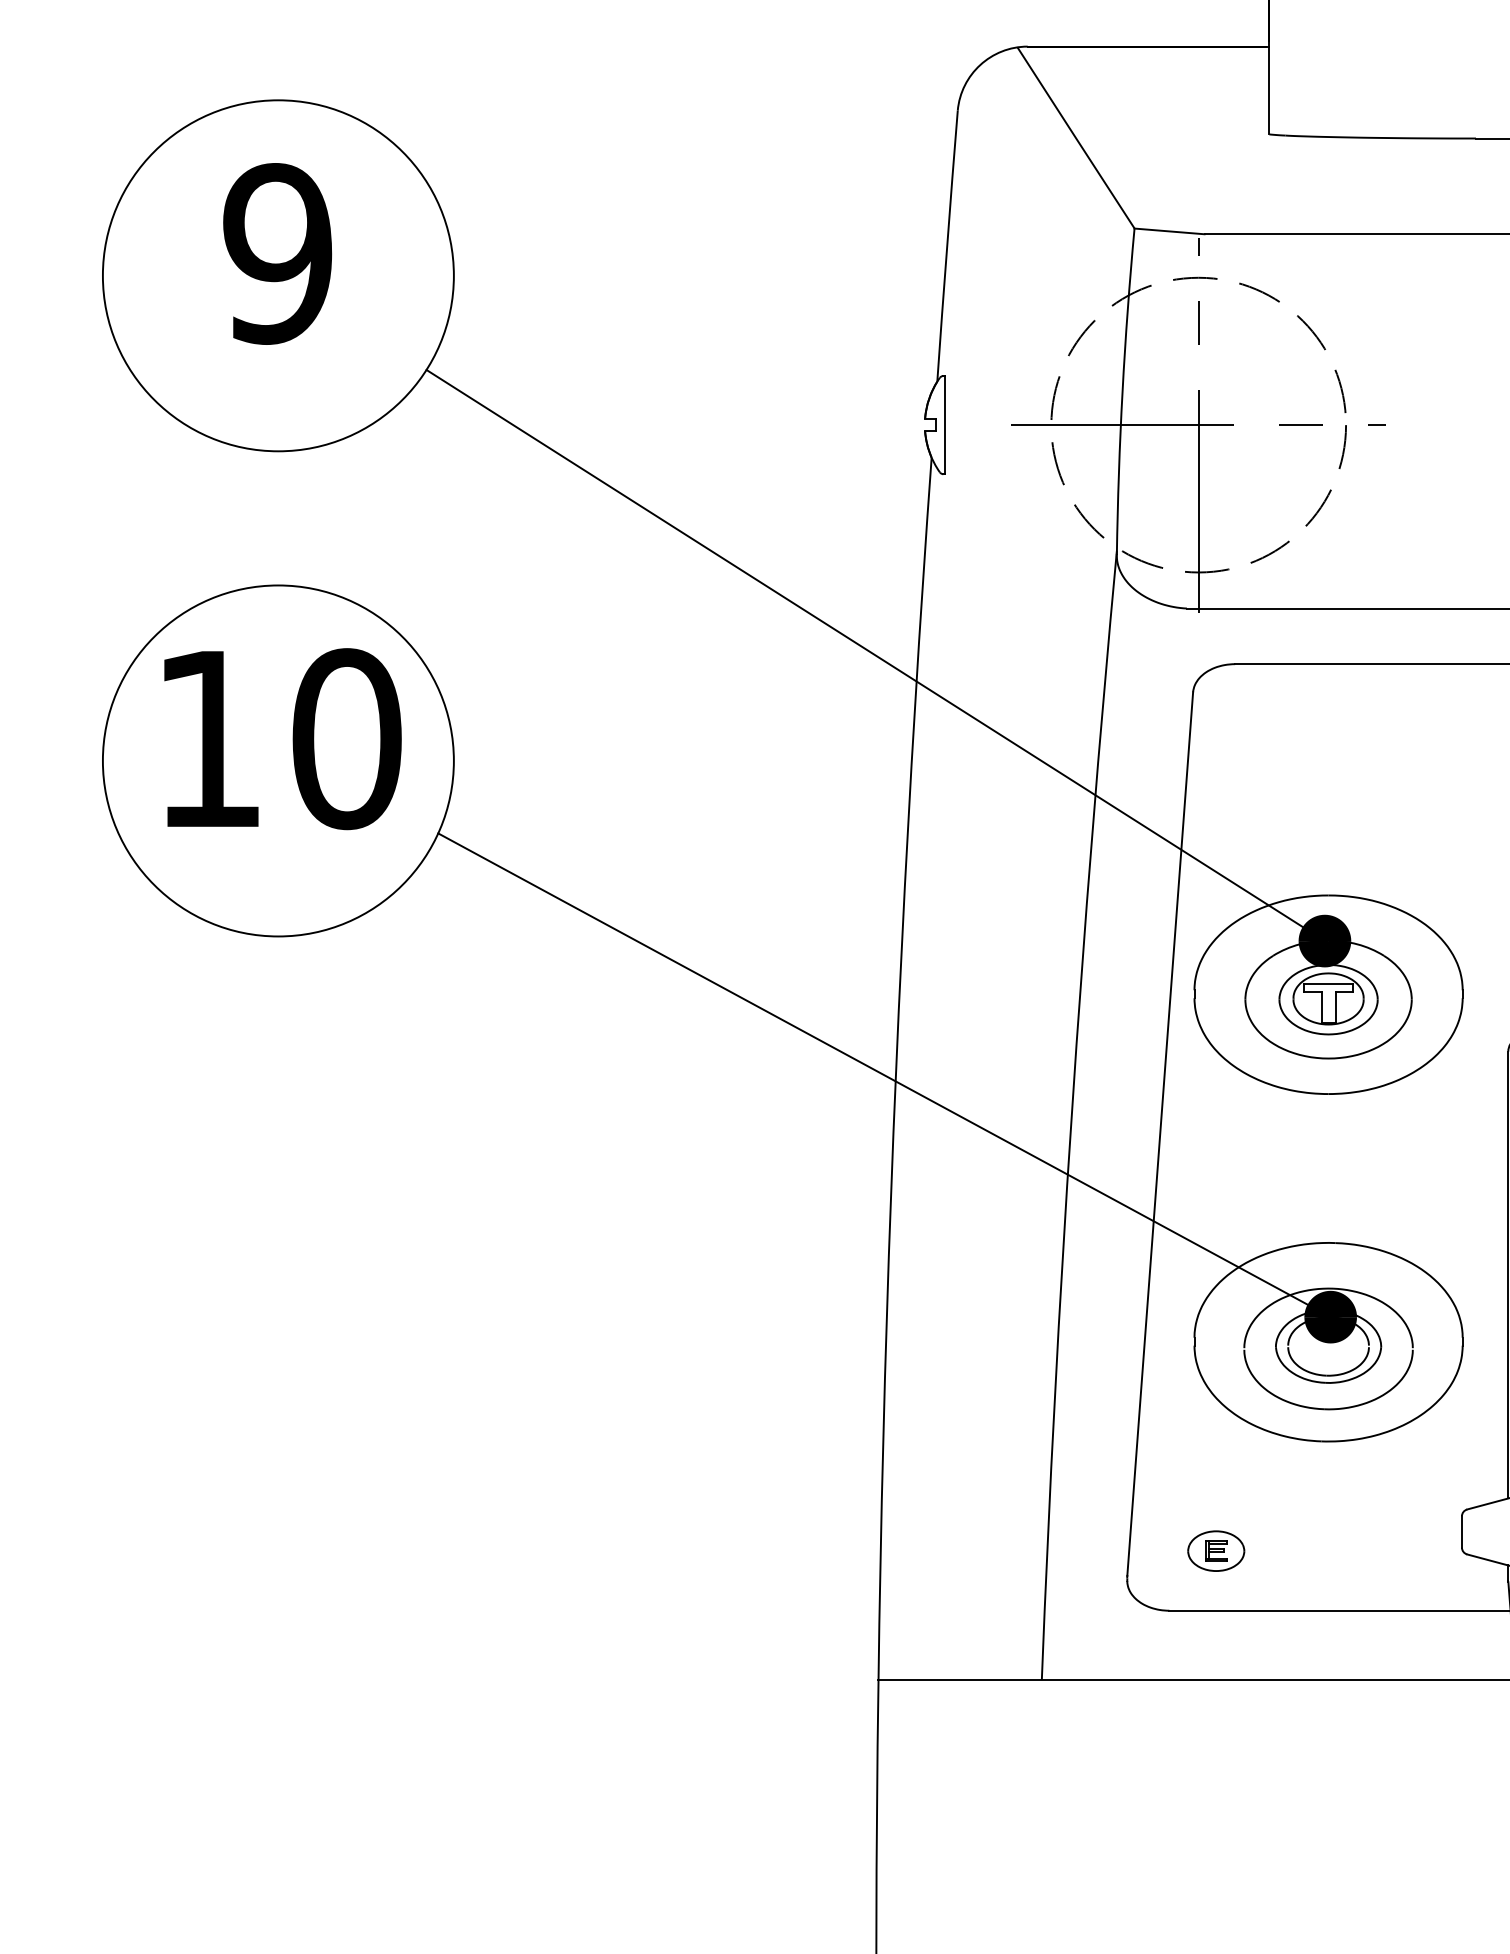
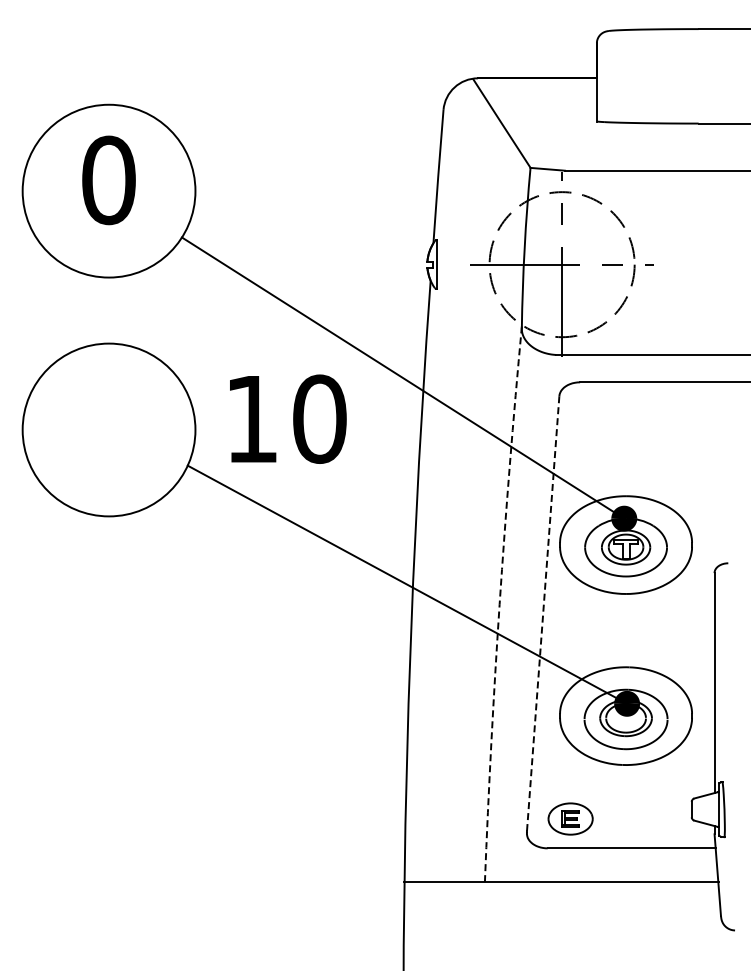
text: (277, 254) -> (108, 180), 9 -> 0
text: (283, 737) -> (288, 418), moved
arc: (1071, 1115) -> (499, 604), solid -> dashed
line: (1160, 1135) -> (543, 614), solid -> dashed
part: (1215, 1550) -> (570, 818), size x1.6

